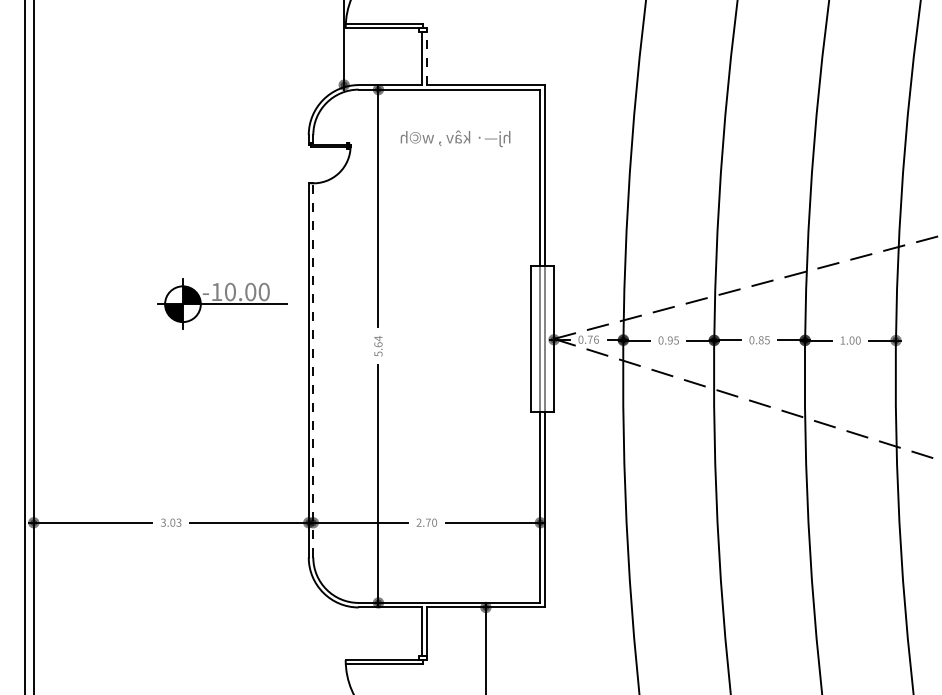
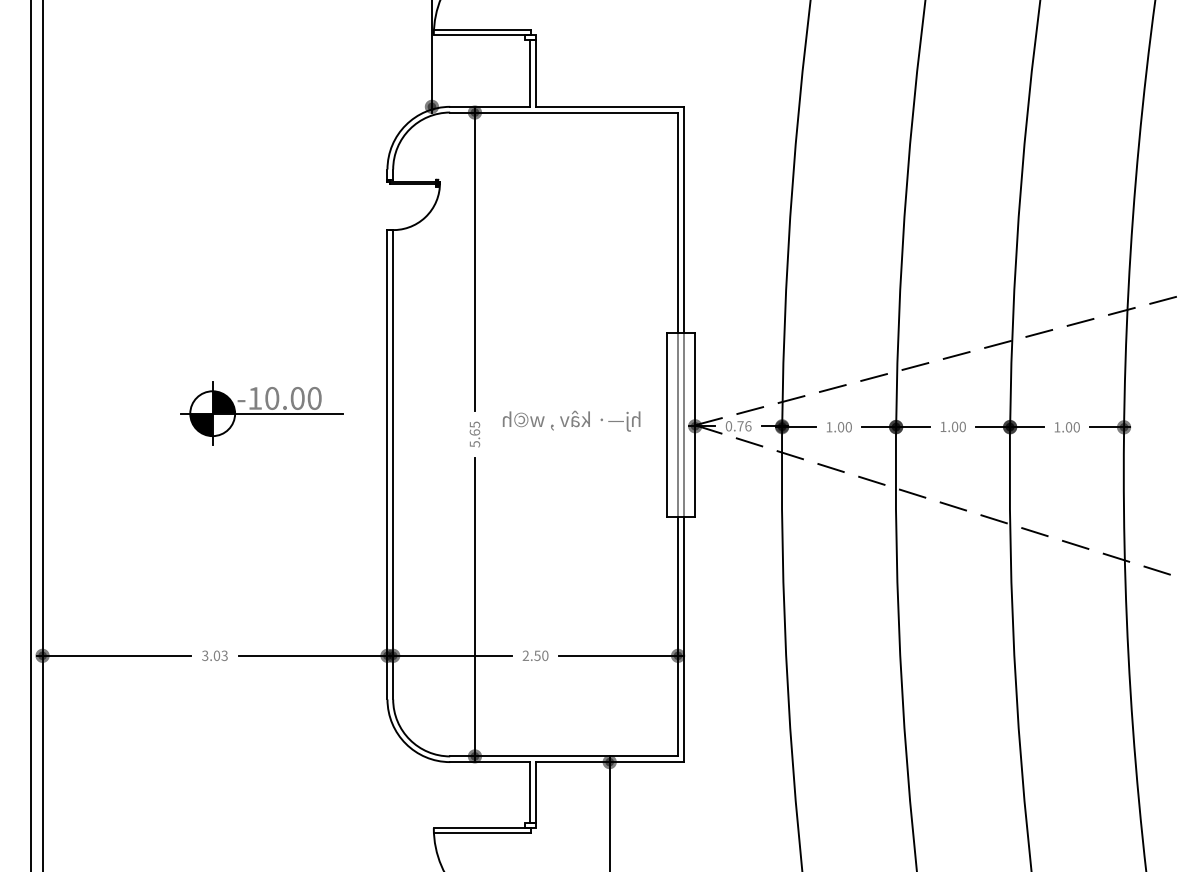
line: (426, 58) -> (535, 73), dashed -> solid
text: (455, 138) -> (571, 420), moved
part: (221, 304) -> (261, 413), moved
text: (378, 339) -> (475, 425), 5.64 -> 5.65
text: (759, 339) -> (952, 426), 0.85 -> 1.00
text: (668, 340) -> (838, 427), 0.95 -> 1.00
line: (313, 370) -> (393, 464), dashed -> solid
text: (428, 522) -> (537, 655), 2.70 -> 2.50

